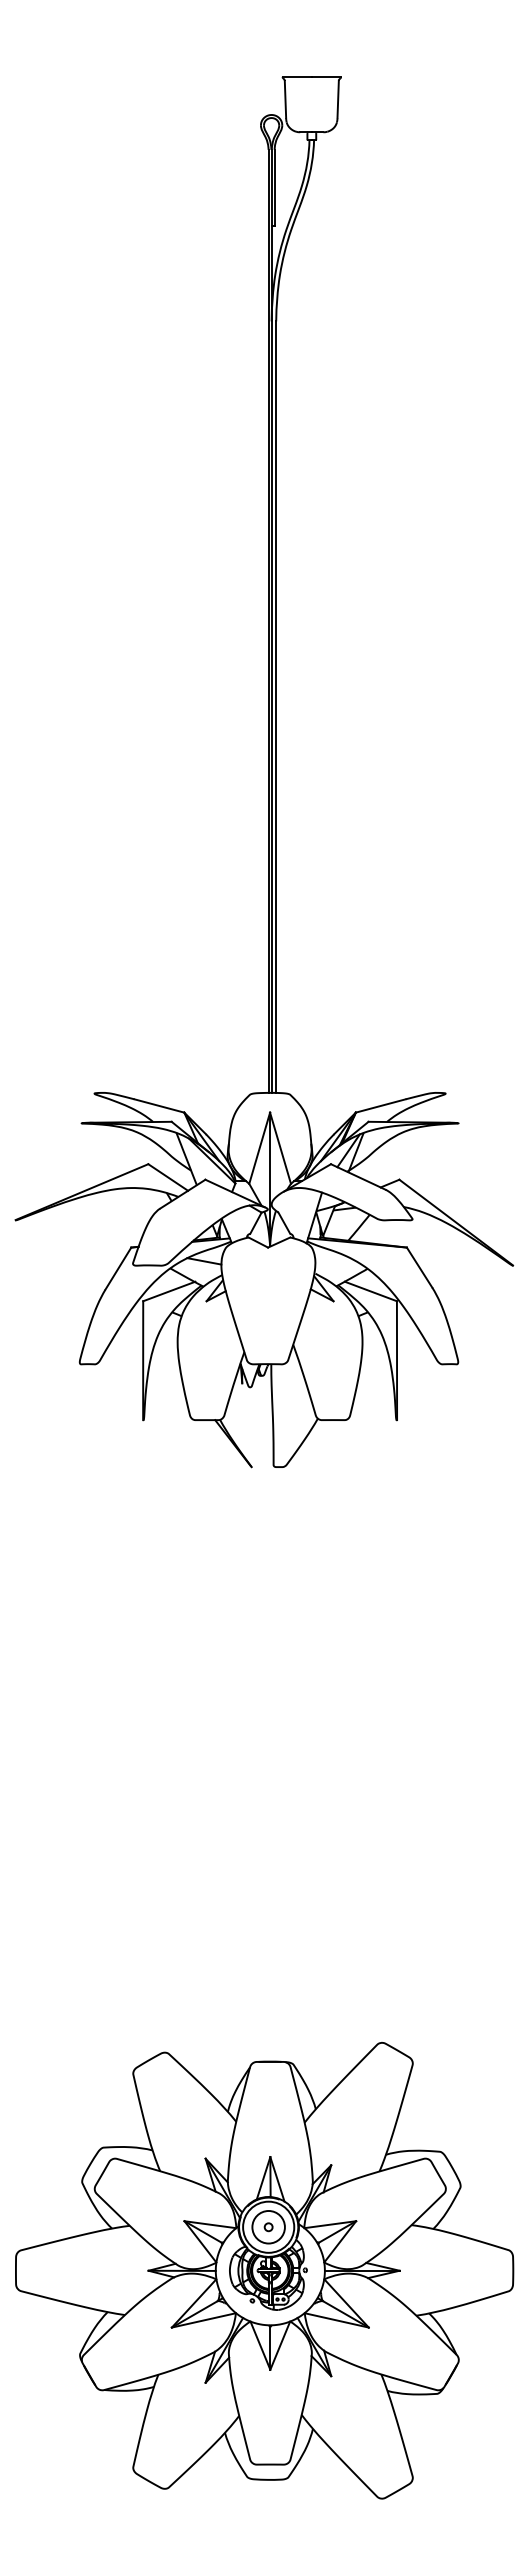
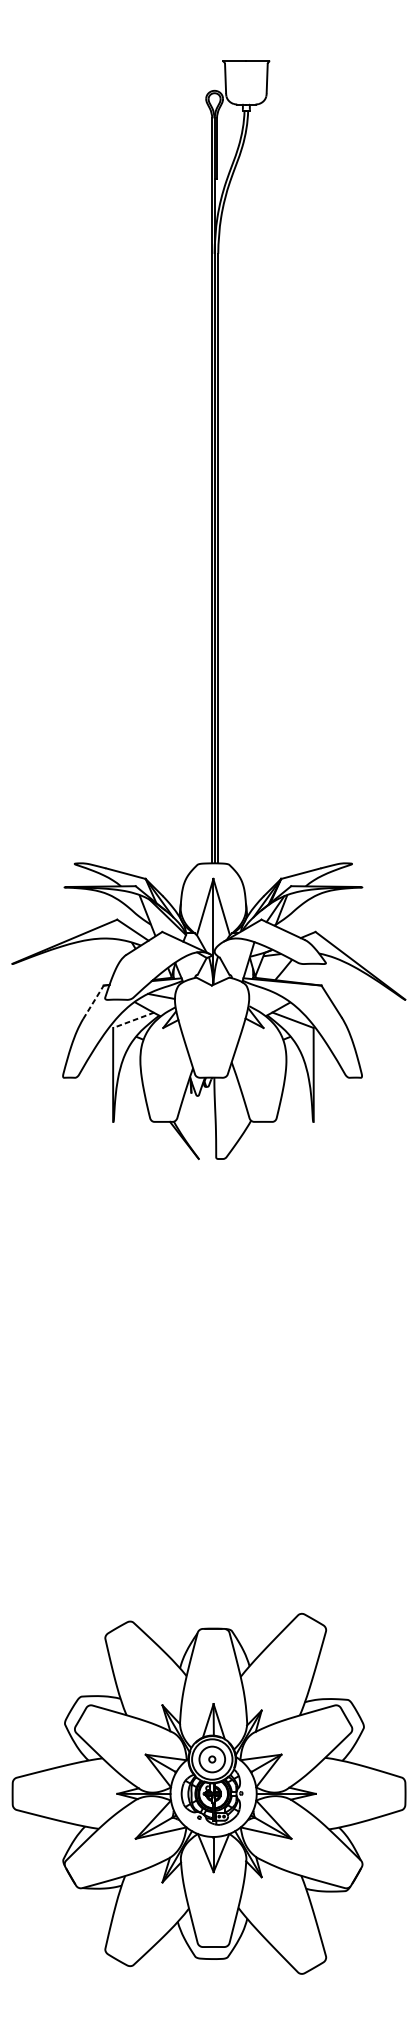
line: (118, 1268) -> (93, 1002), solid -> dashed
line: (169, 1291) -> (133, 1020), solid -> dashed

